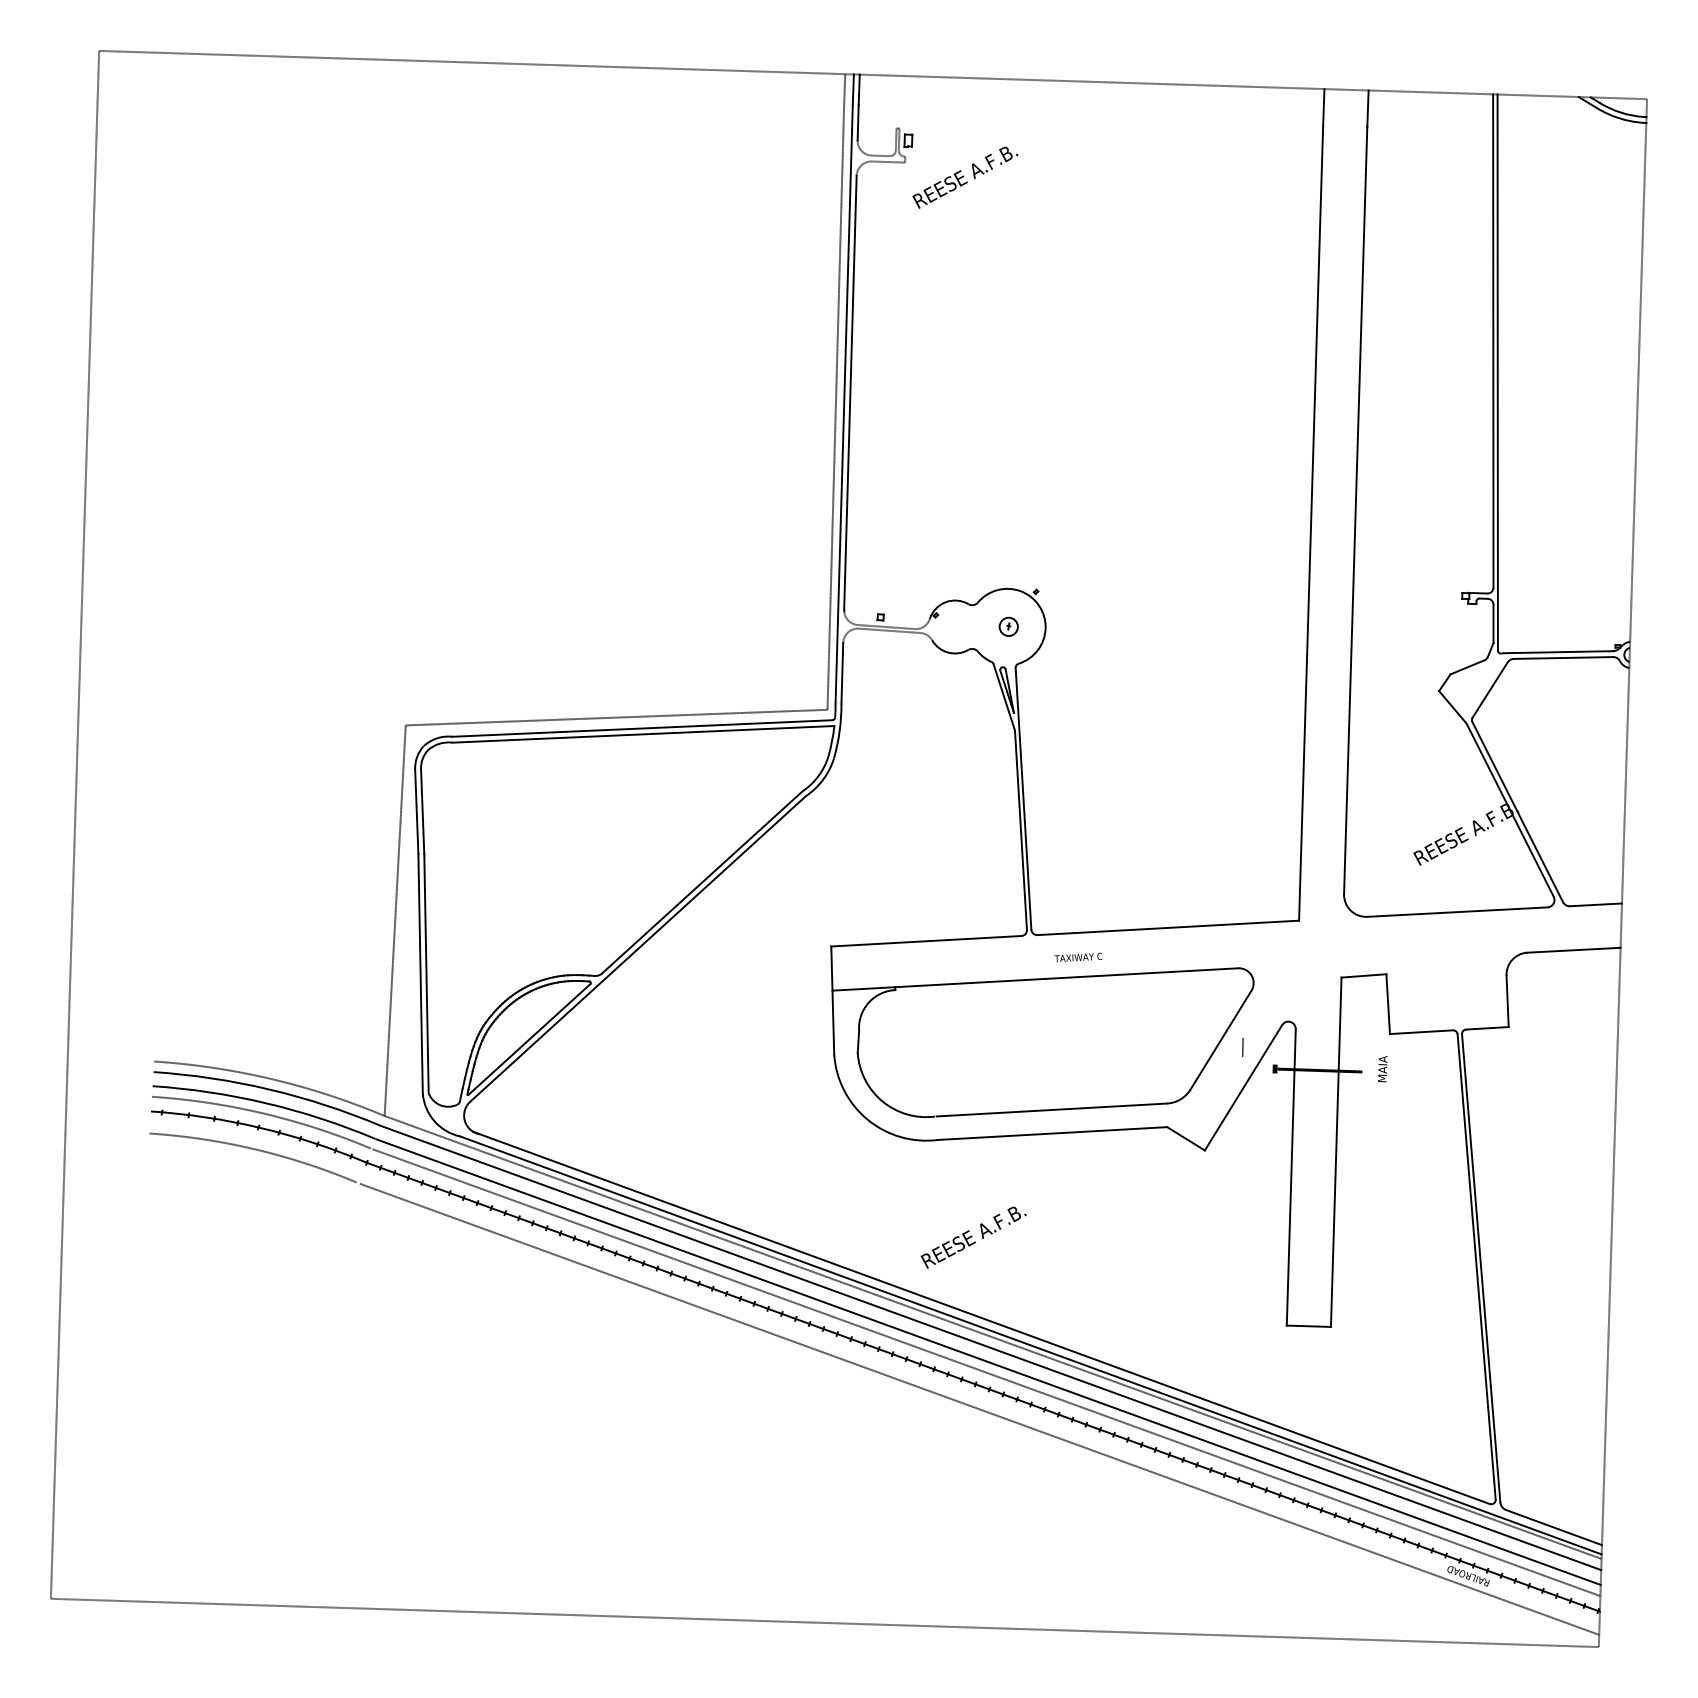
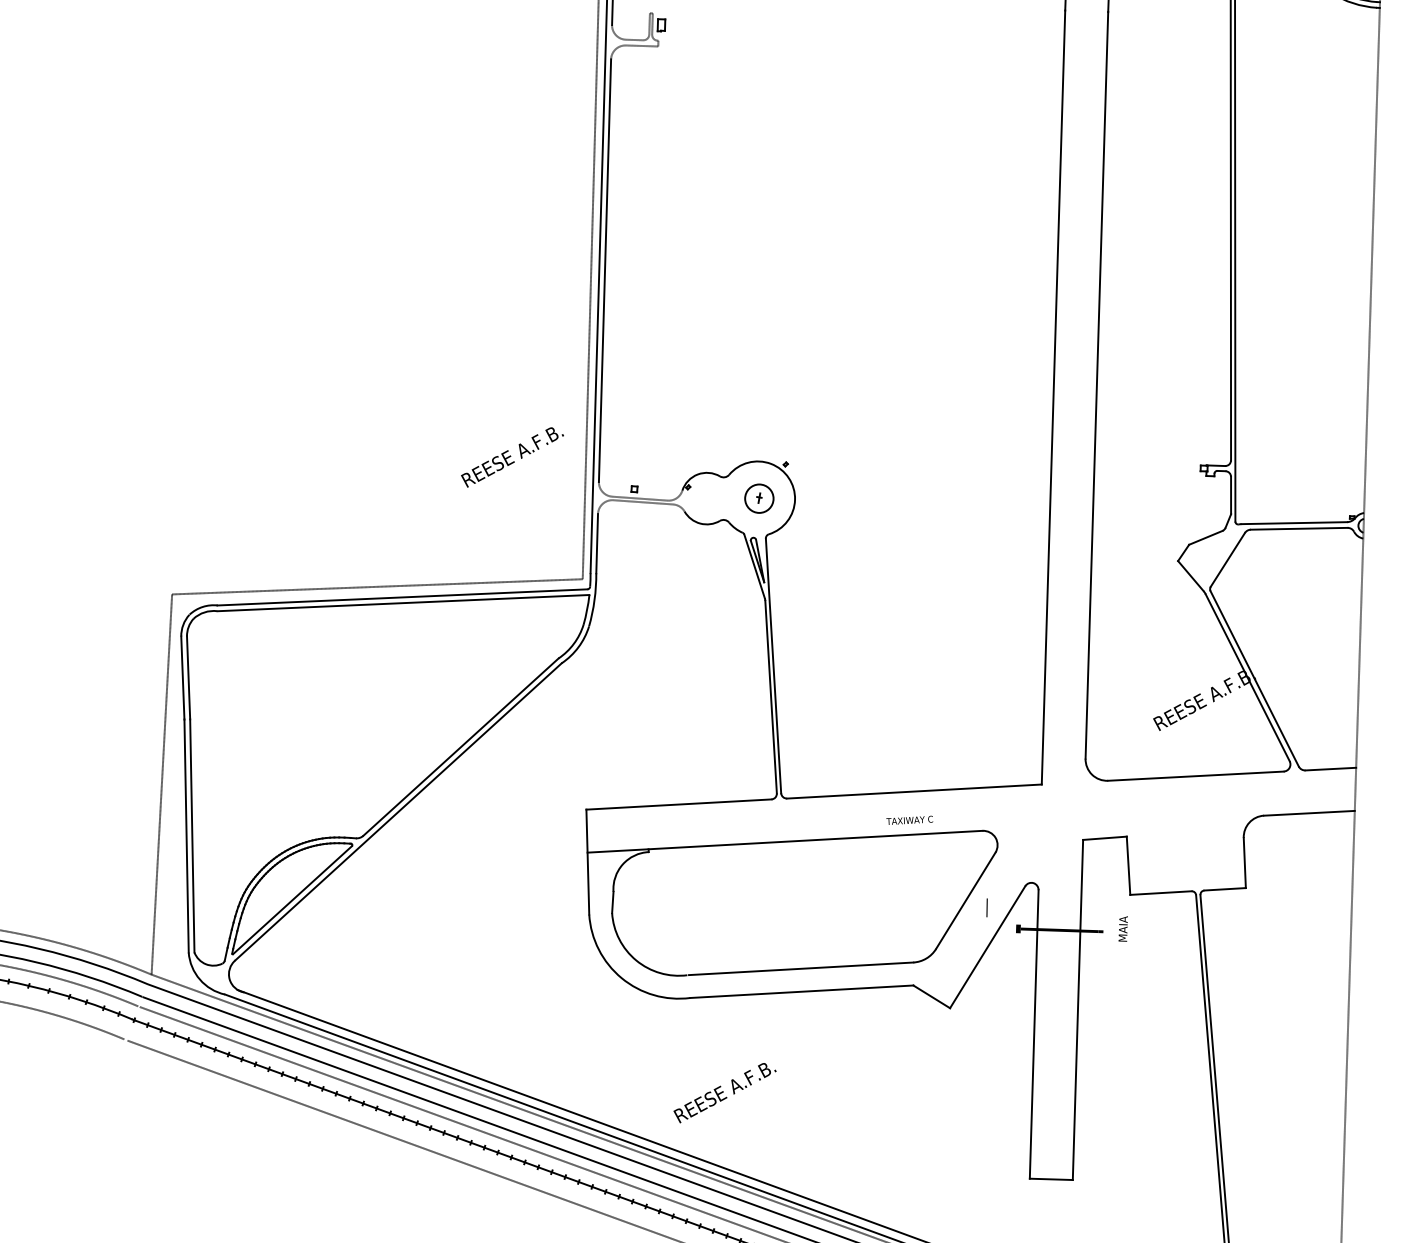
text: (965, 177) -> (512, 457), moved
part: (1008, 626) -> (758, 498), size x1.6
text: (1078, 957) -> (909, 820), moved

